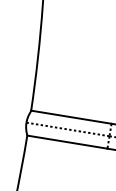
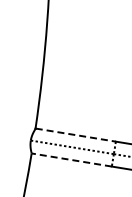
line: (71, 117) -> (75, 135), solid -> dashed
line: (67, 142) -> (71, 160), solid -> dashed

